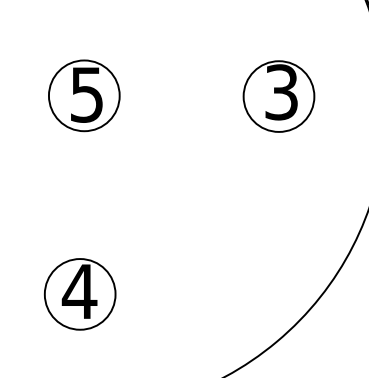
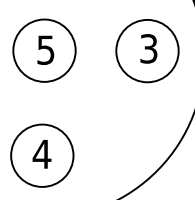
circle: (84, 95) -> (44, 50), size x1.67
circle: (279, 95) -> (147, 50), size x1.67
circle: (80, 293) -> (42, 155), size x1.67

